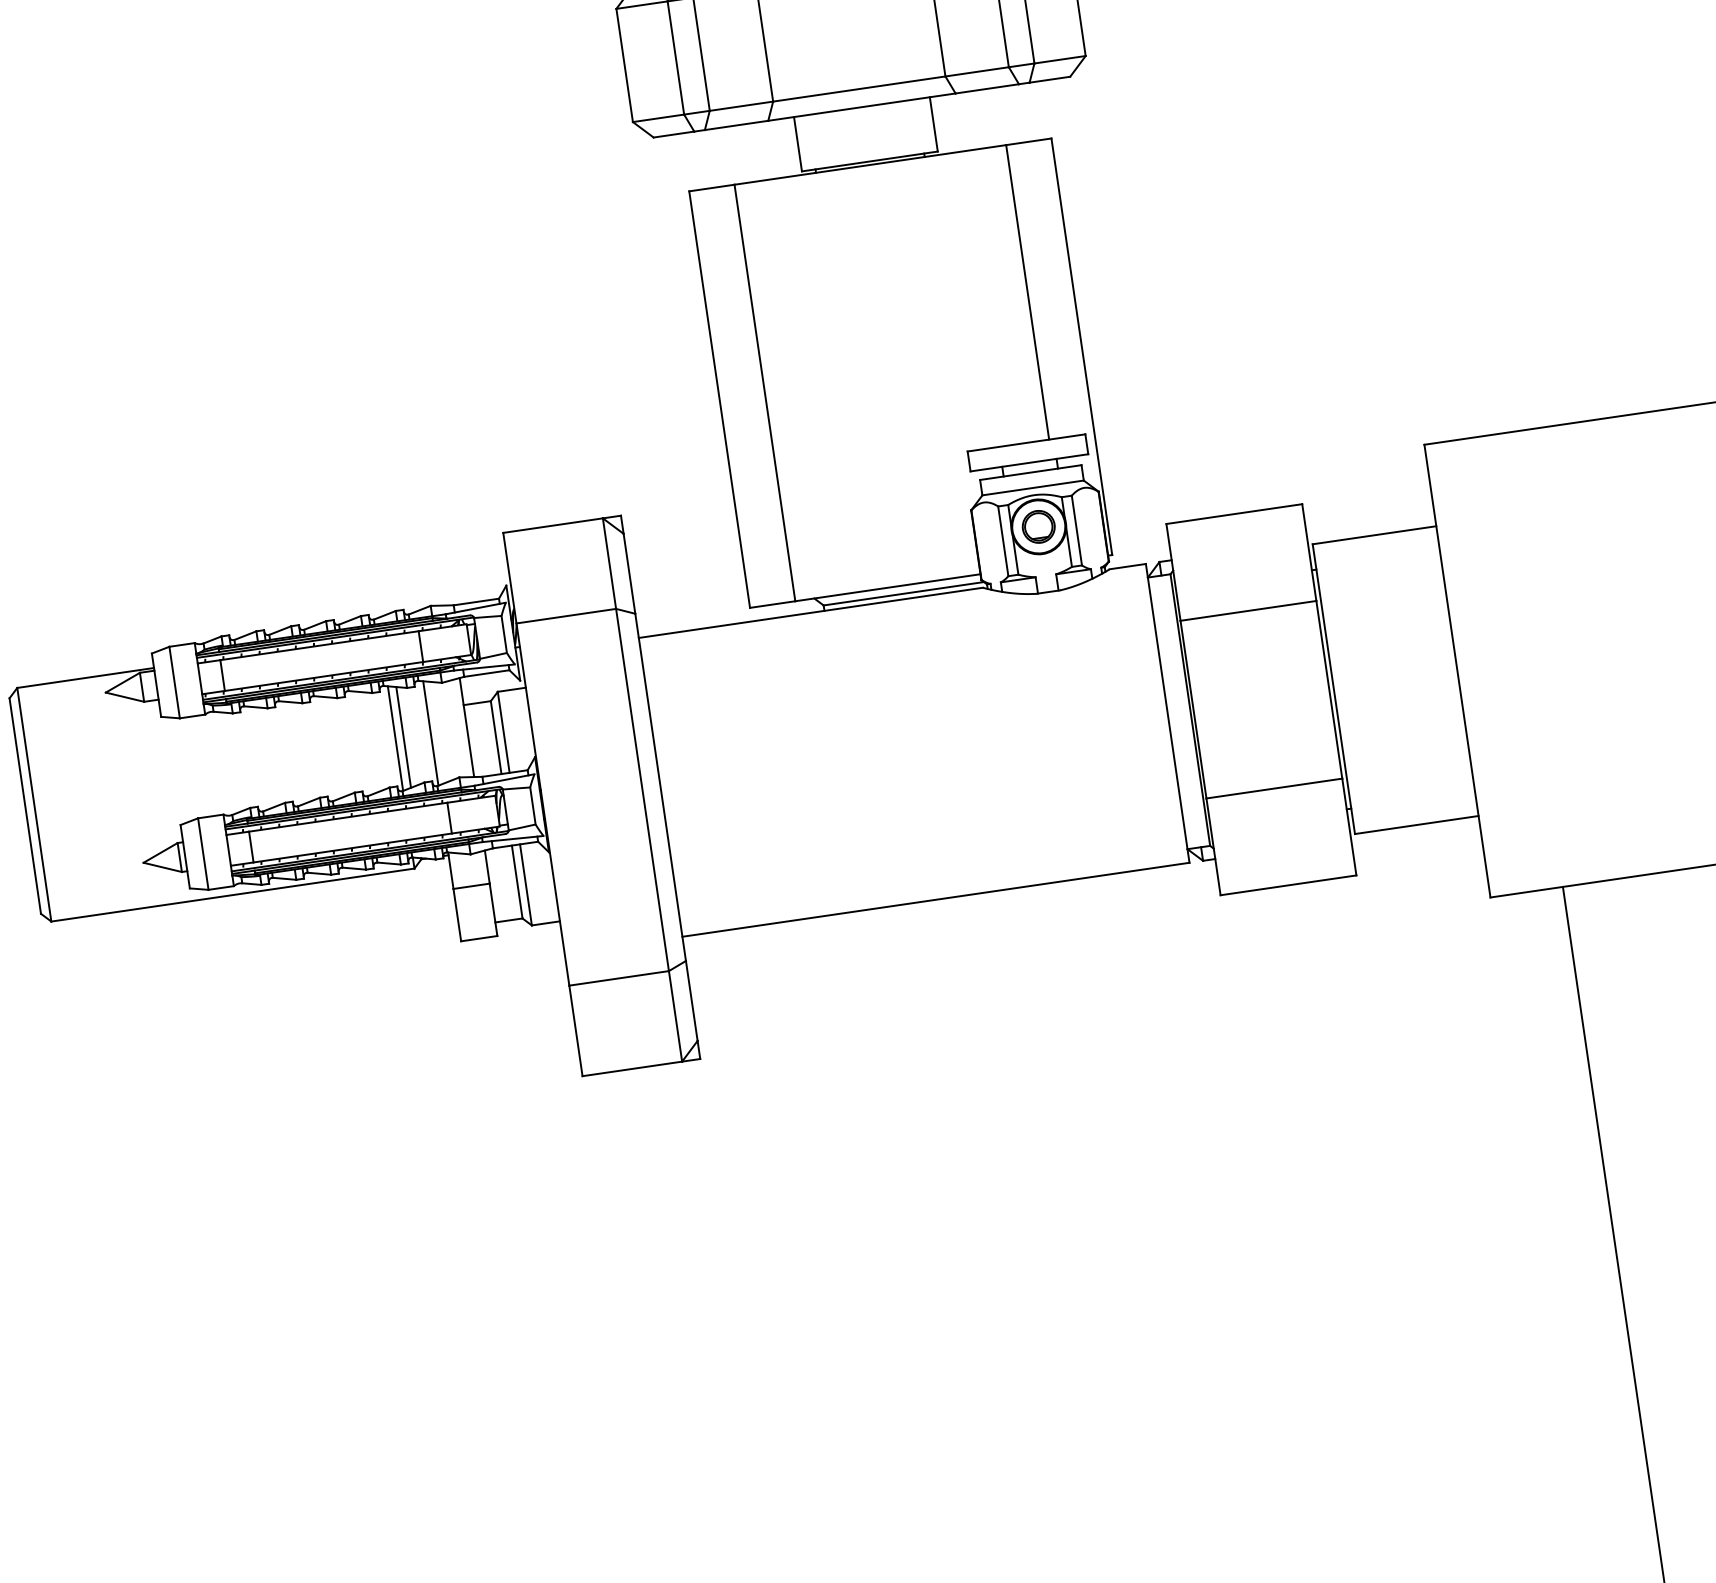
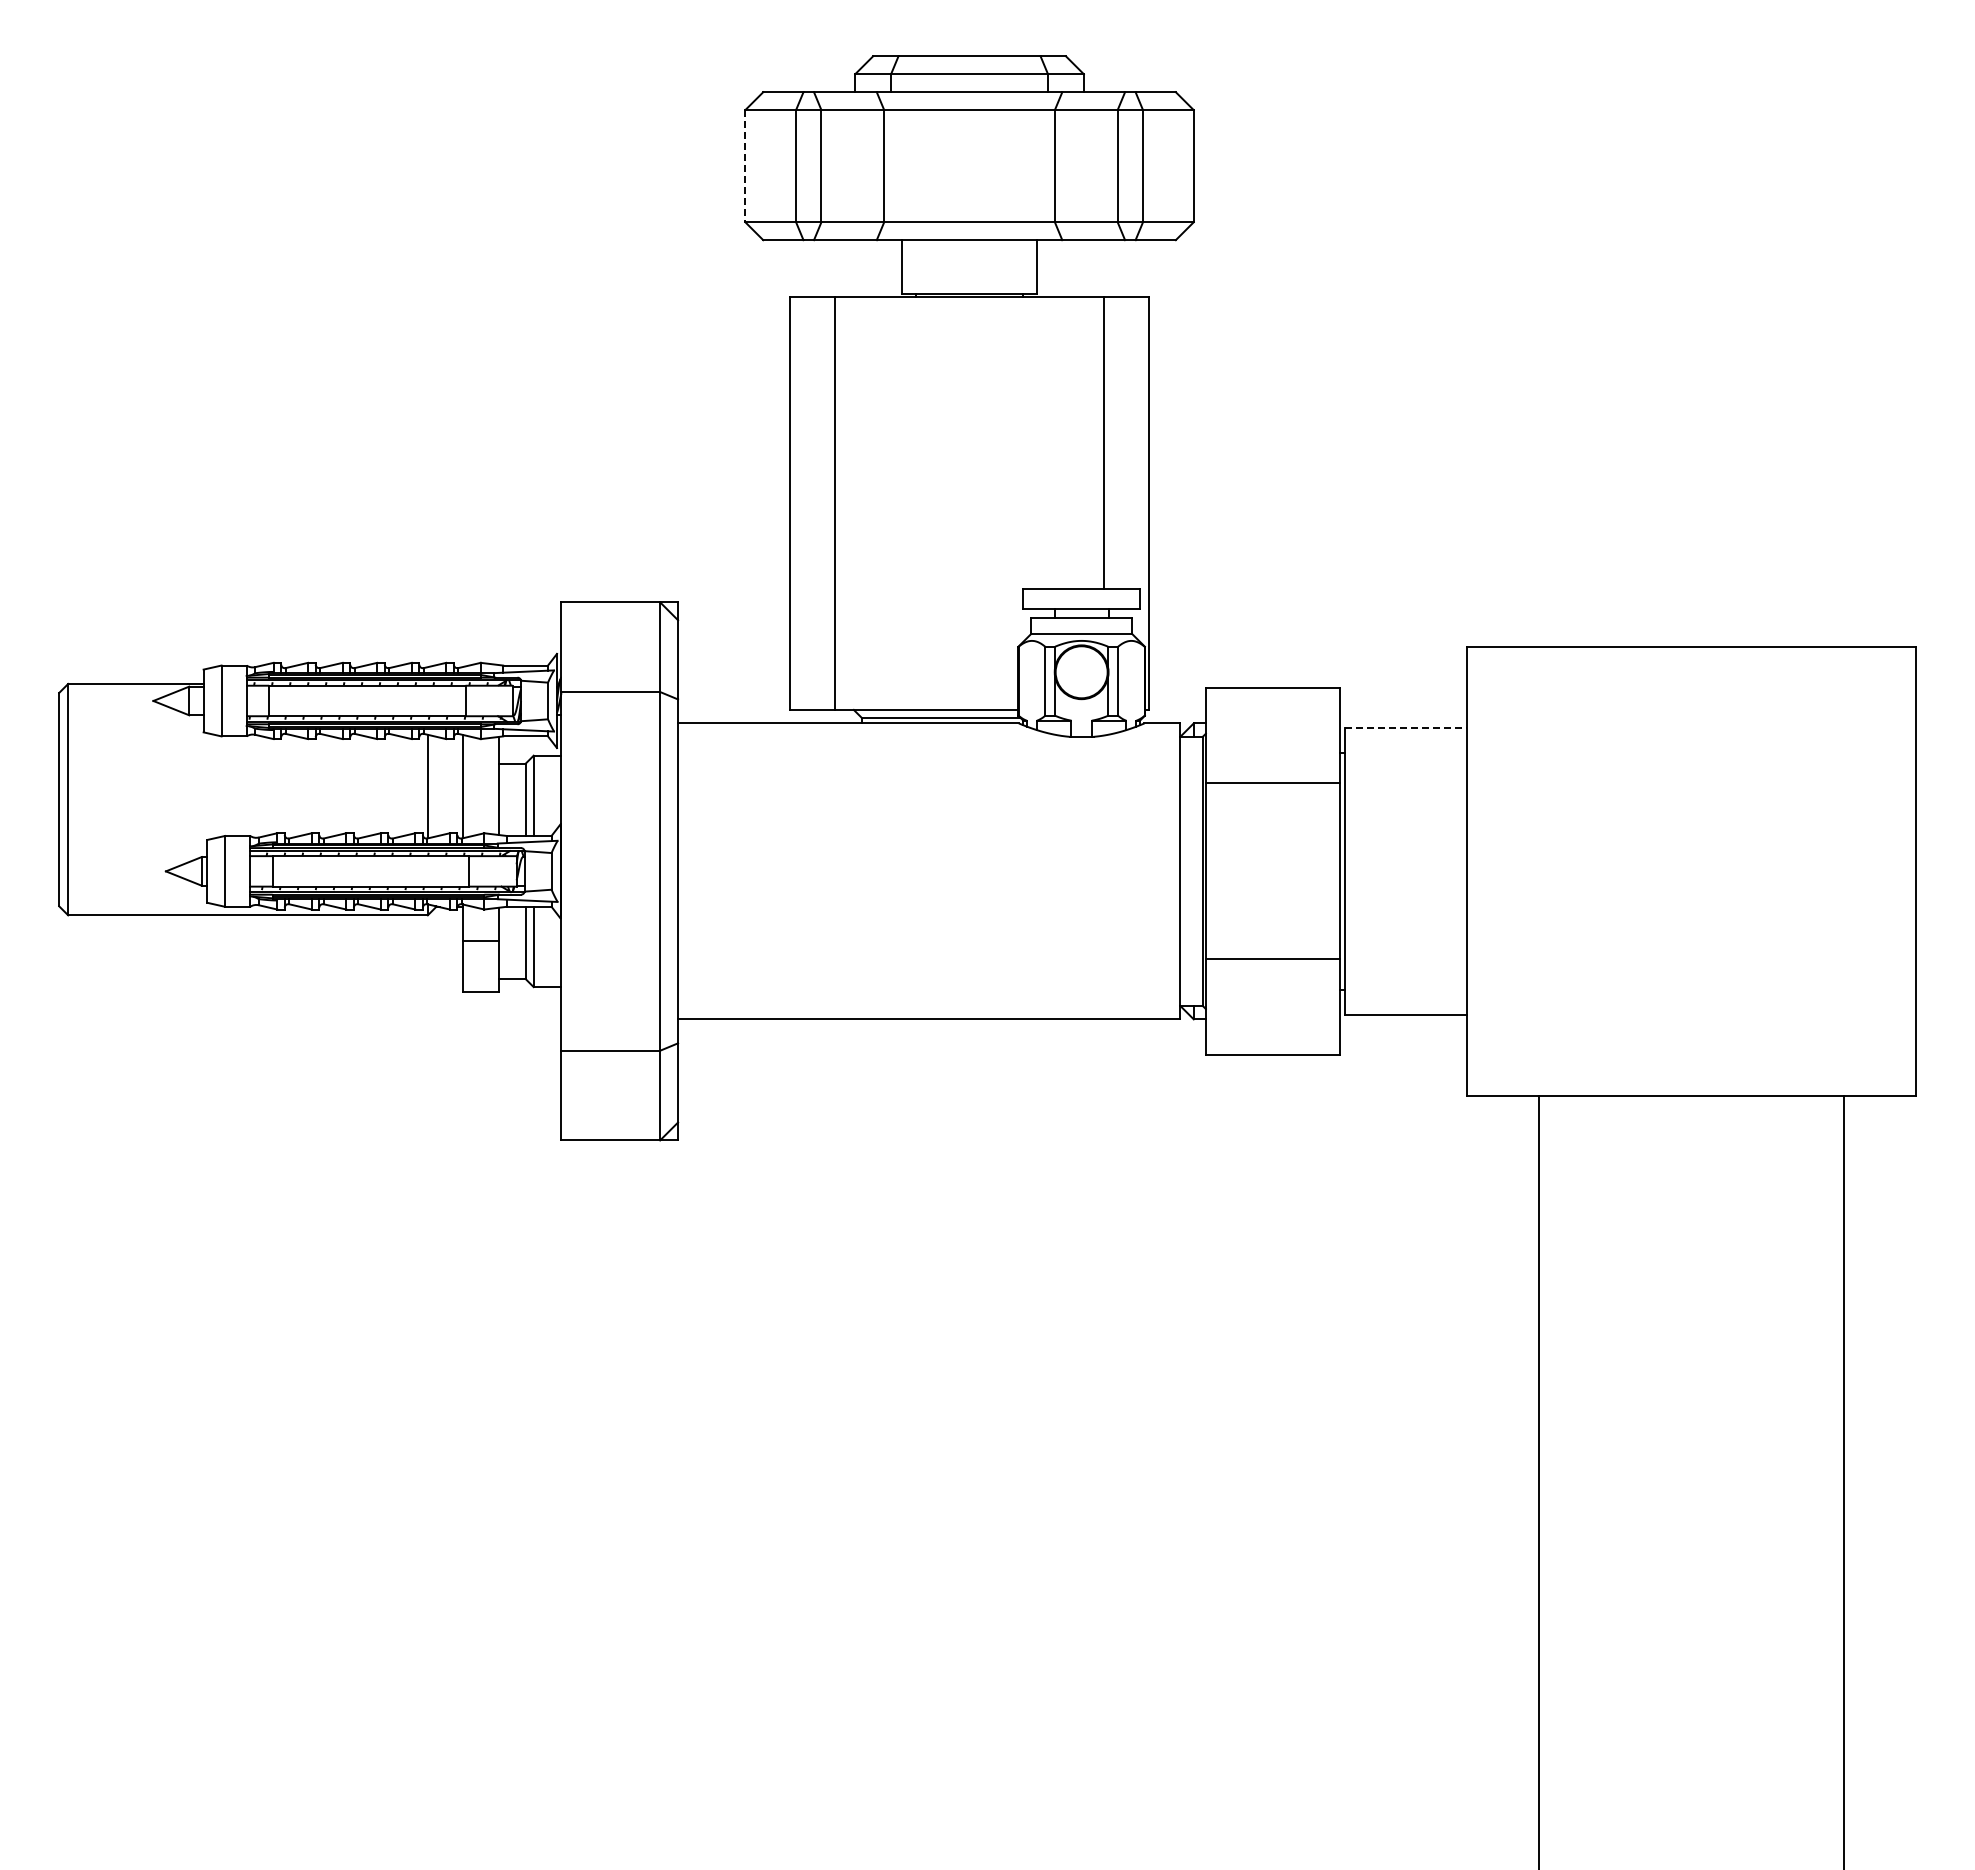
line: (624, 65) -> (745, 166), solid -> dashed
part: (1038, 526) -> (1081, 671), removed
line: (1374, 534) -> (1406, 727), solid -> dashed
line: (403, 737) -> (435, 786), removed

